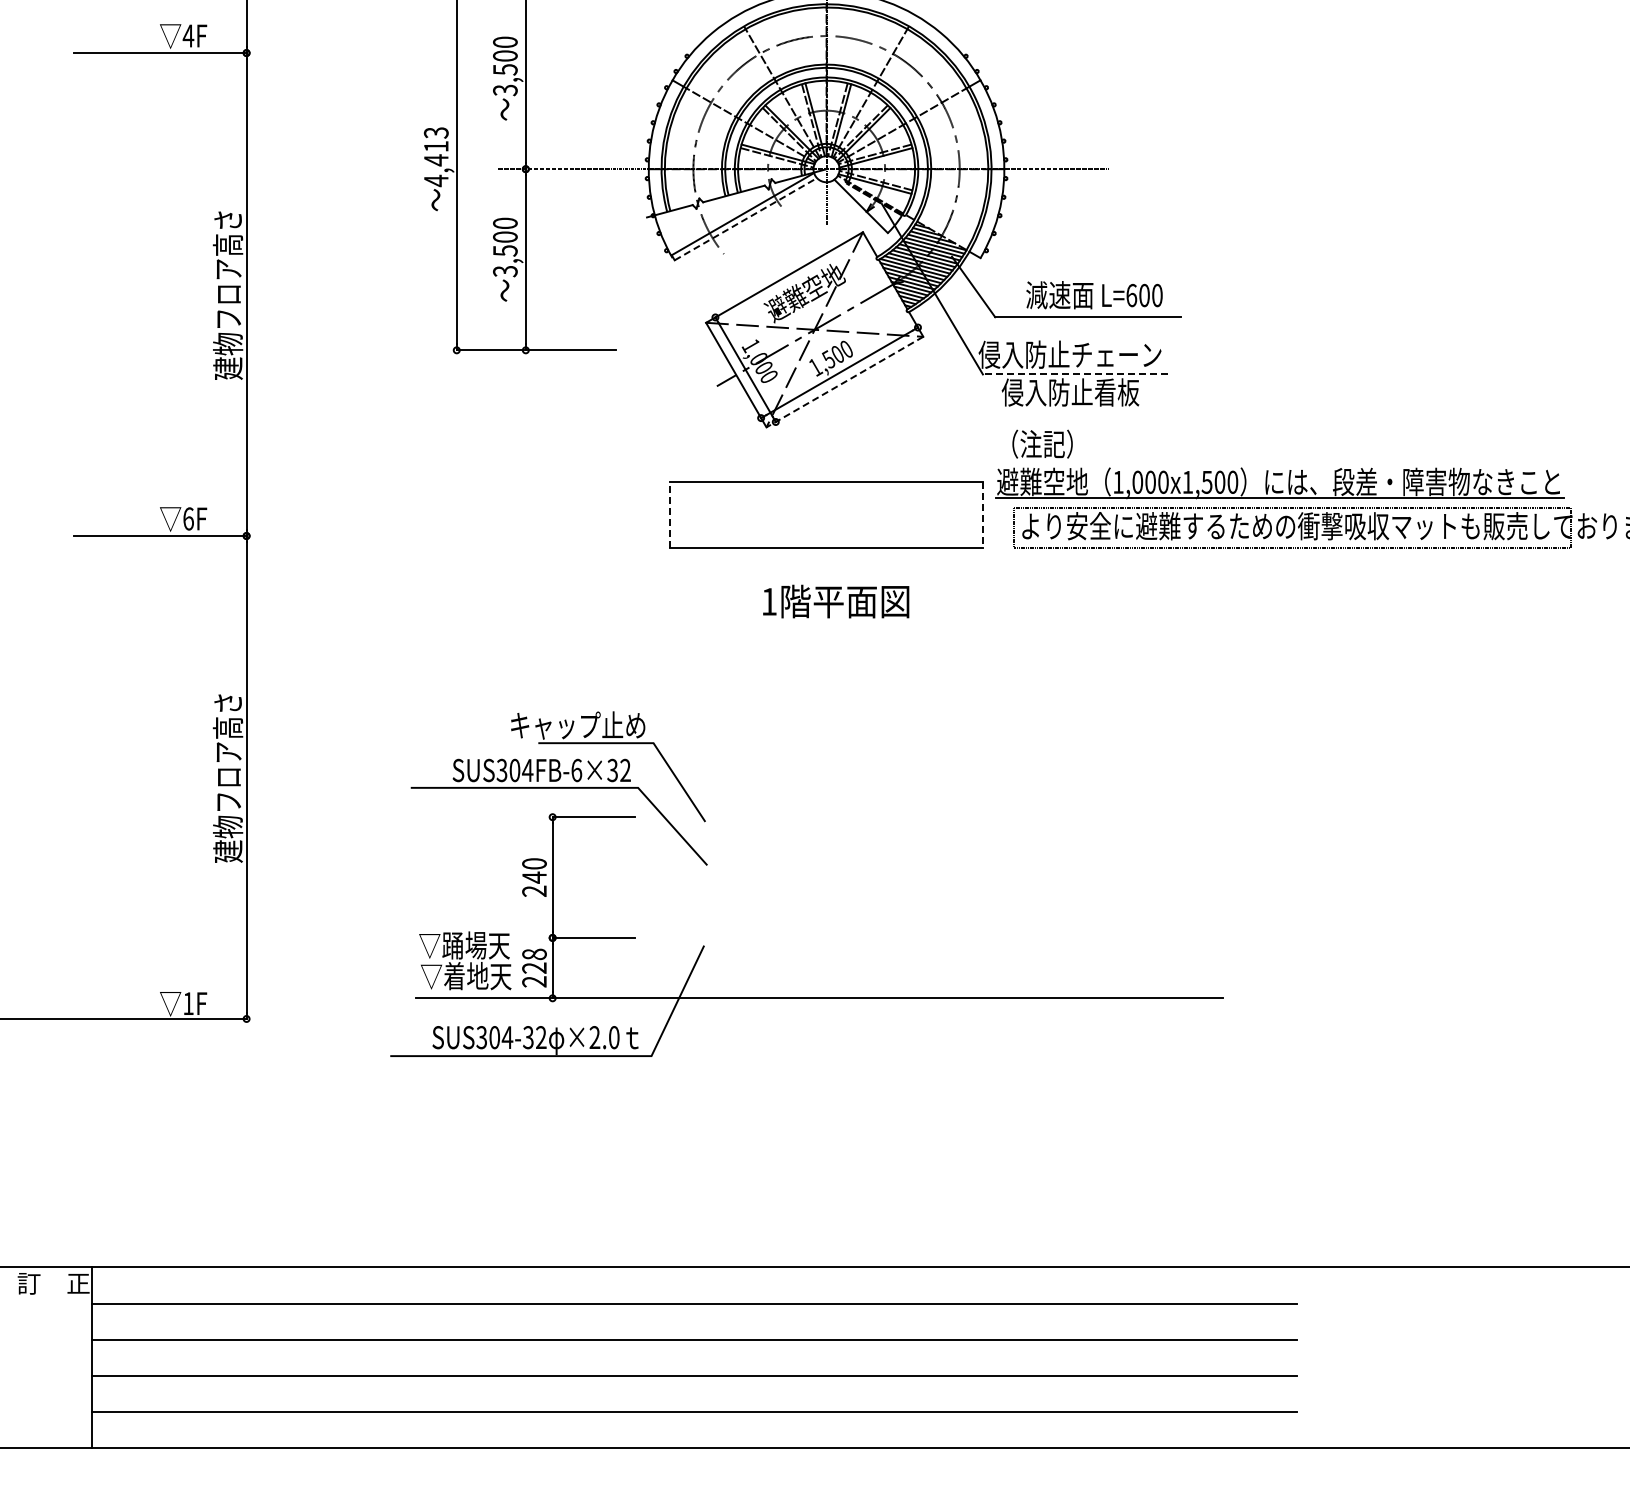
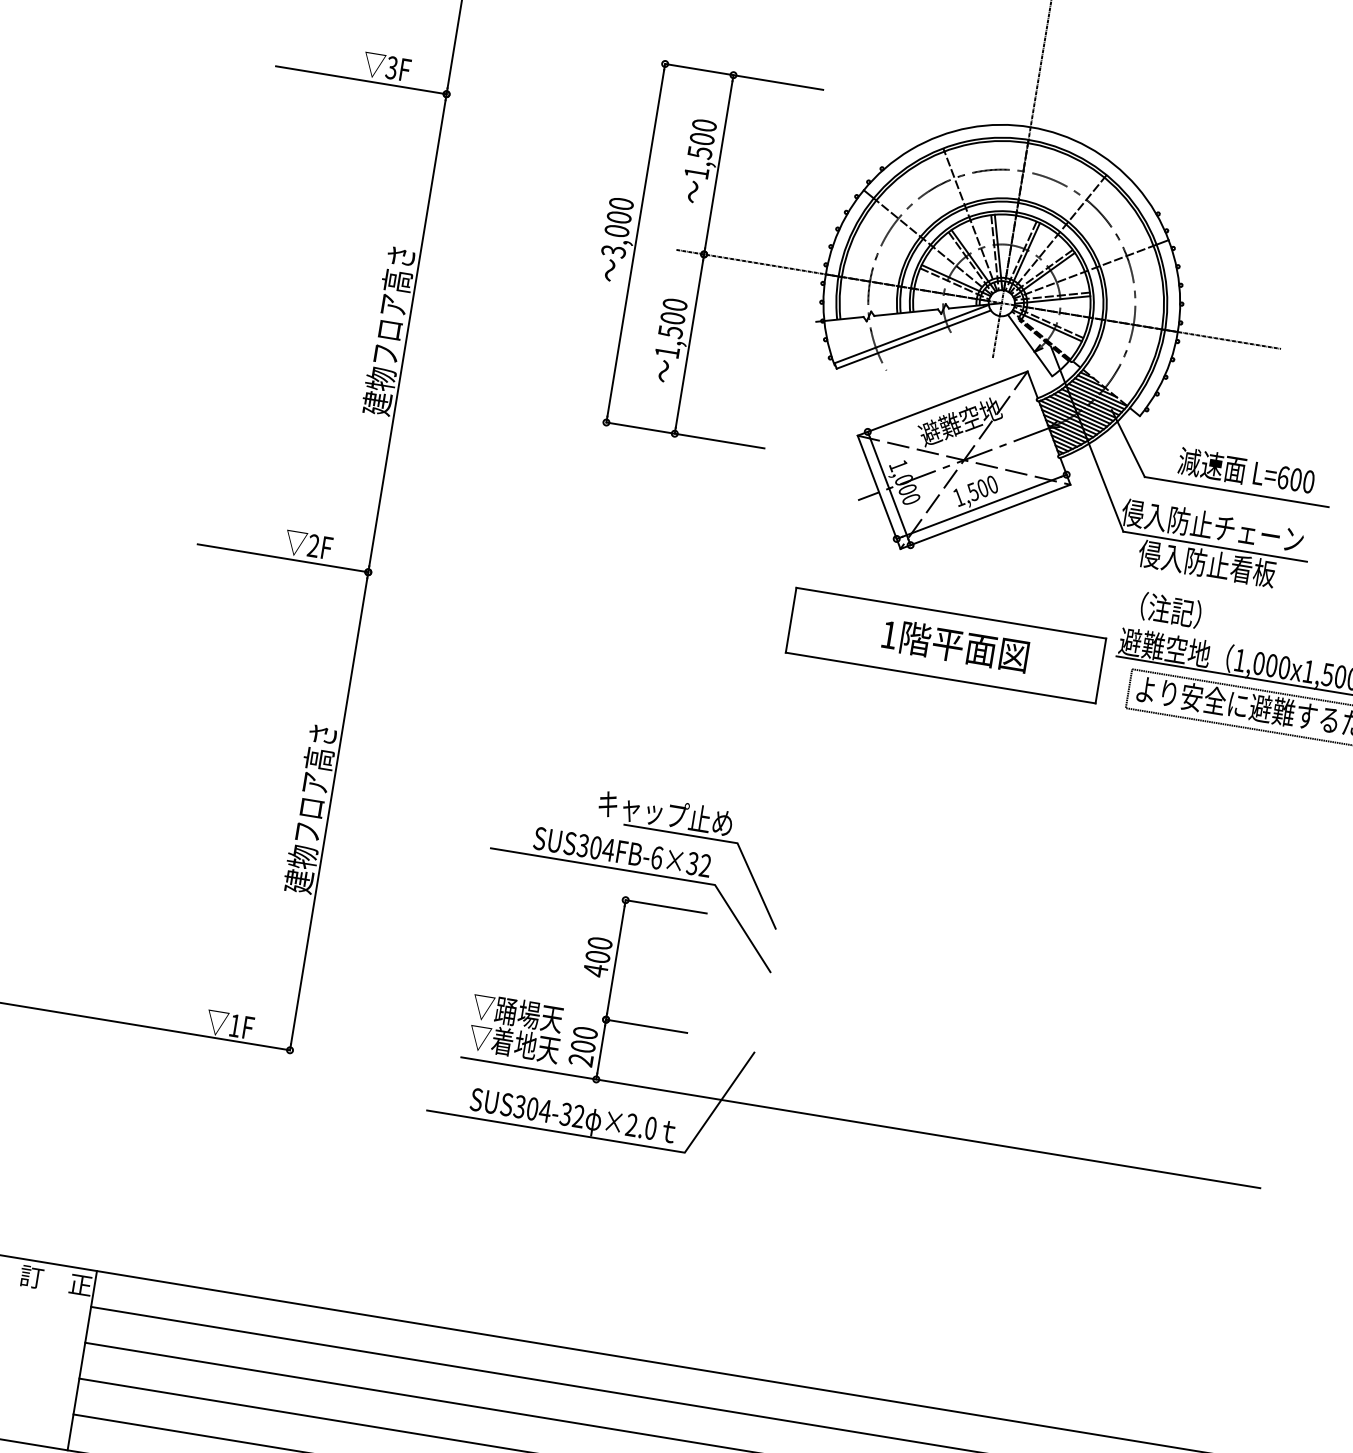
text: (188, 35) -> (391, 67), 4F -> 3F
text: (505, 90) -> (696, 173), 3,500 -> 1,500
text: (435, 157) -> (616, 228), 4,413 -> 3,000
line: (746, 218) -> (914, 338), dashed -> solid
text: (505, 271) -> (667, 352), 3,500 -> 1,500
line: (1075, 374) -> (1214, 546), dashed -> solid
line: (844, 382) -> (985, 517), dashed -> solid
line: (670, 515) -> (791, 620), dashed -> solid
line: (983, 515) -> (1101, 671), dashed -> solid
text: (188, 518) -> (313, 545), 6F -> 2F
text: (836, 601) -> (955, 645), moved
text: (534, 884) -> (596, 963), 240 -> 400
text: (534, 960) -> (584, 1039), 228 -> 200

